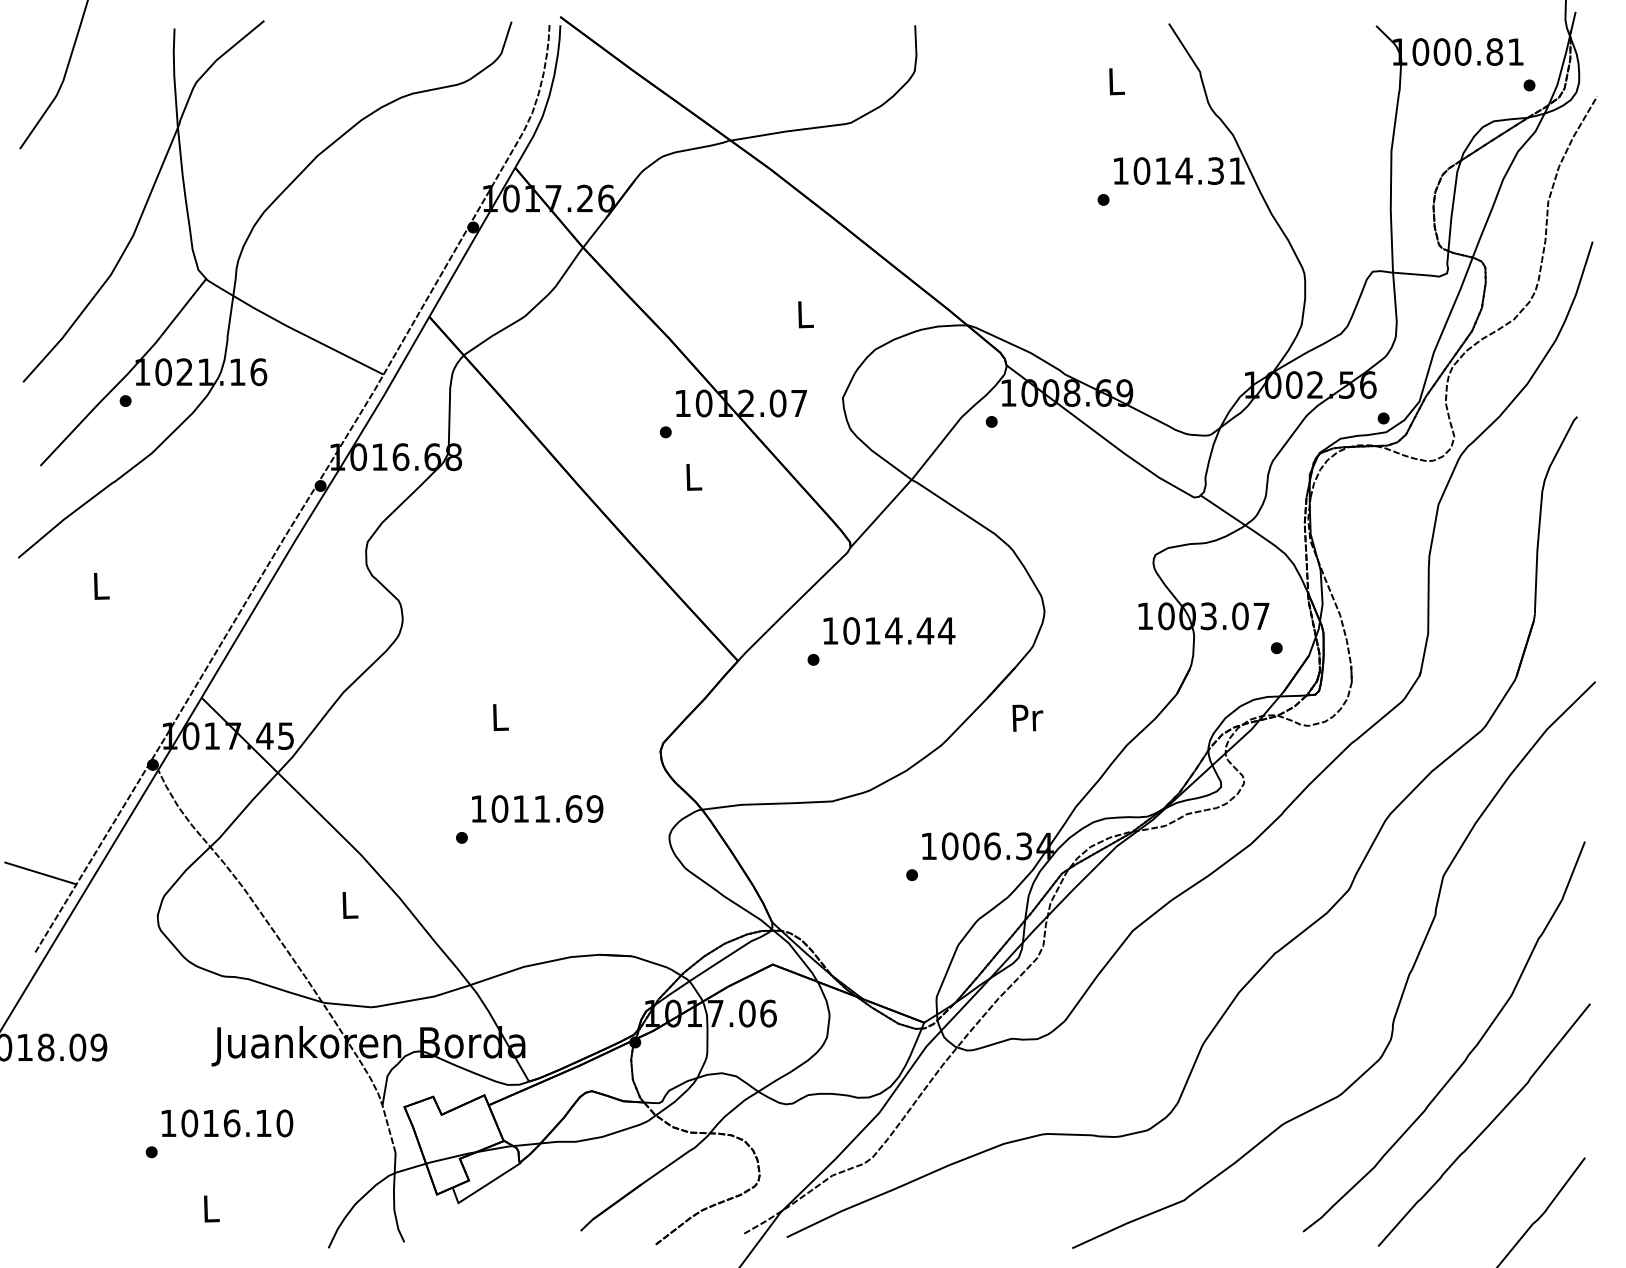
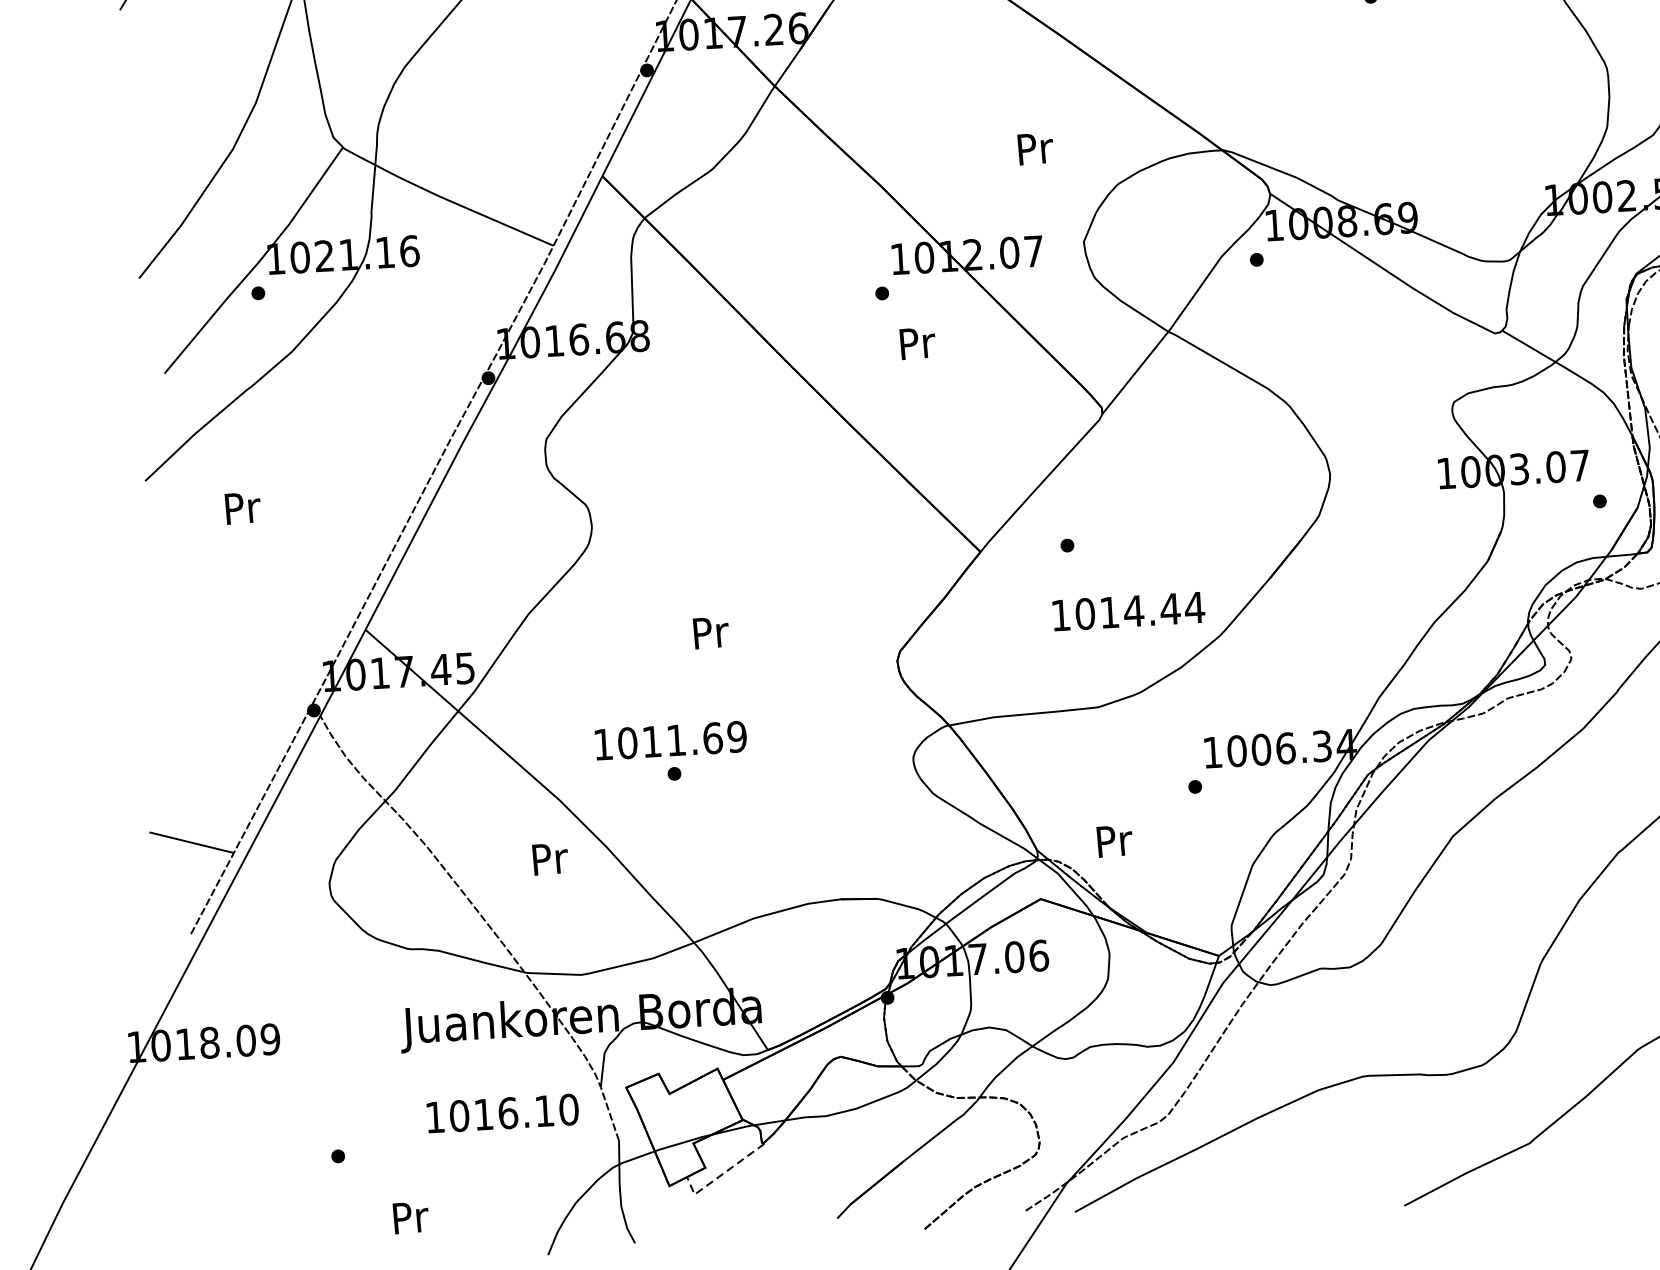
text: (805, 314) -> (1035, 148), L -> Pr
text: (693, 477) -> (917, 343), L -> Pr
text: (101, 585) -> (242, 507), L -> Pr
text: (889, 630) -> (1128, 610), moved
text: (500, 717) -> (710, 632), L -> Pr
text: (1027, 717) -> (1114, 840), moved
text: (537, 808) -> (670, 740), moved
text: (350, 905) -> (550, 859), L -> Pr
text: (227, 1123) -> (502, 1113), moved
line: (481, 1188) -> (720, 1176), solid -> dashed
text: (211, 1208) -> (410, 1217), L -> Pr

